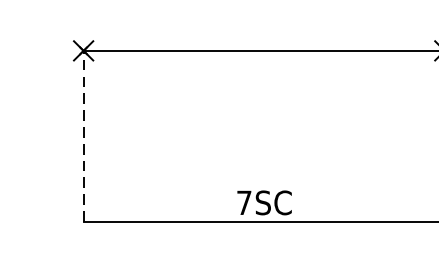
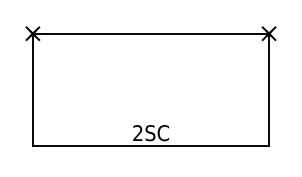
line: (83, 136) -> (32, 89), dashed -> solid
text: (243, 201) -> (137, 132), 7SC -> 2SC

